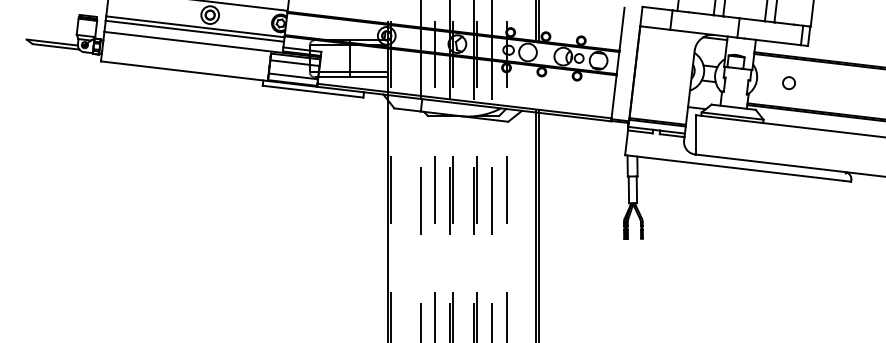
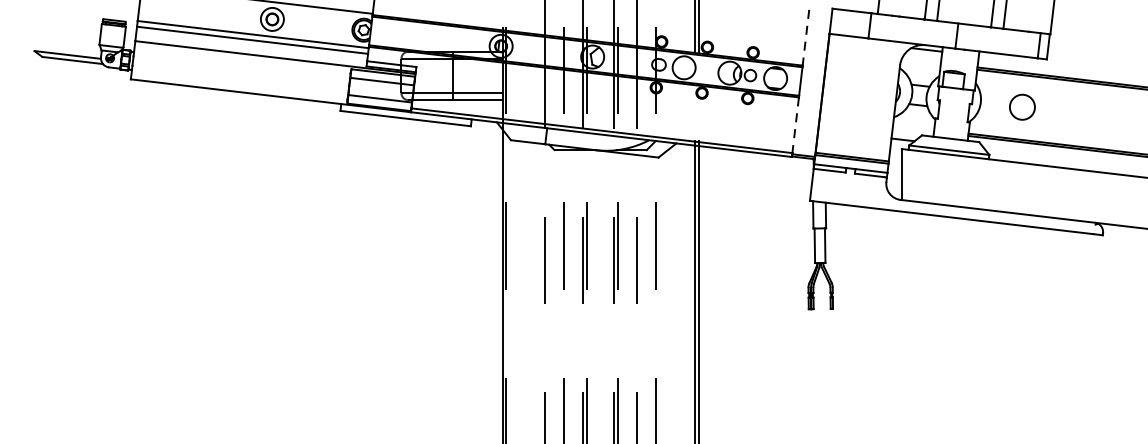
line: (622, 29) -> (806, 38), solid -> dashed
circle: (788, 83) -> (1021, 107), size x1.6
line: (614, 96) -> (796, 124), solid -> dashed

